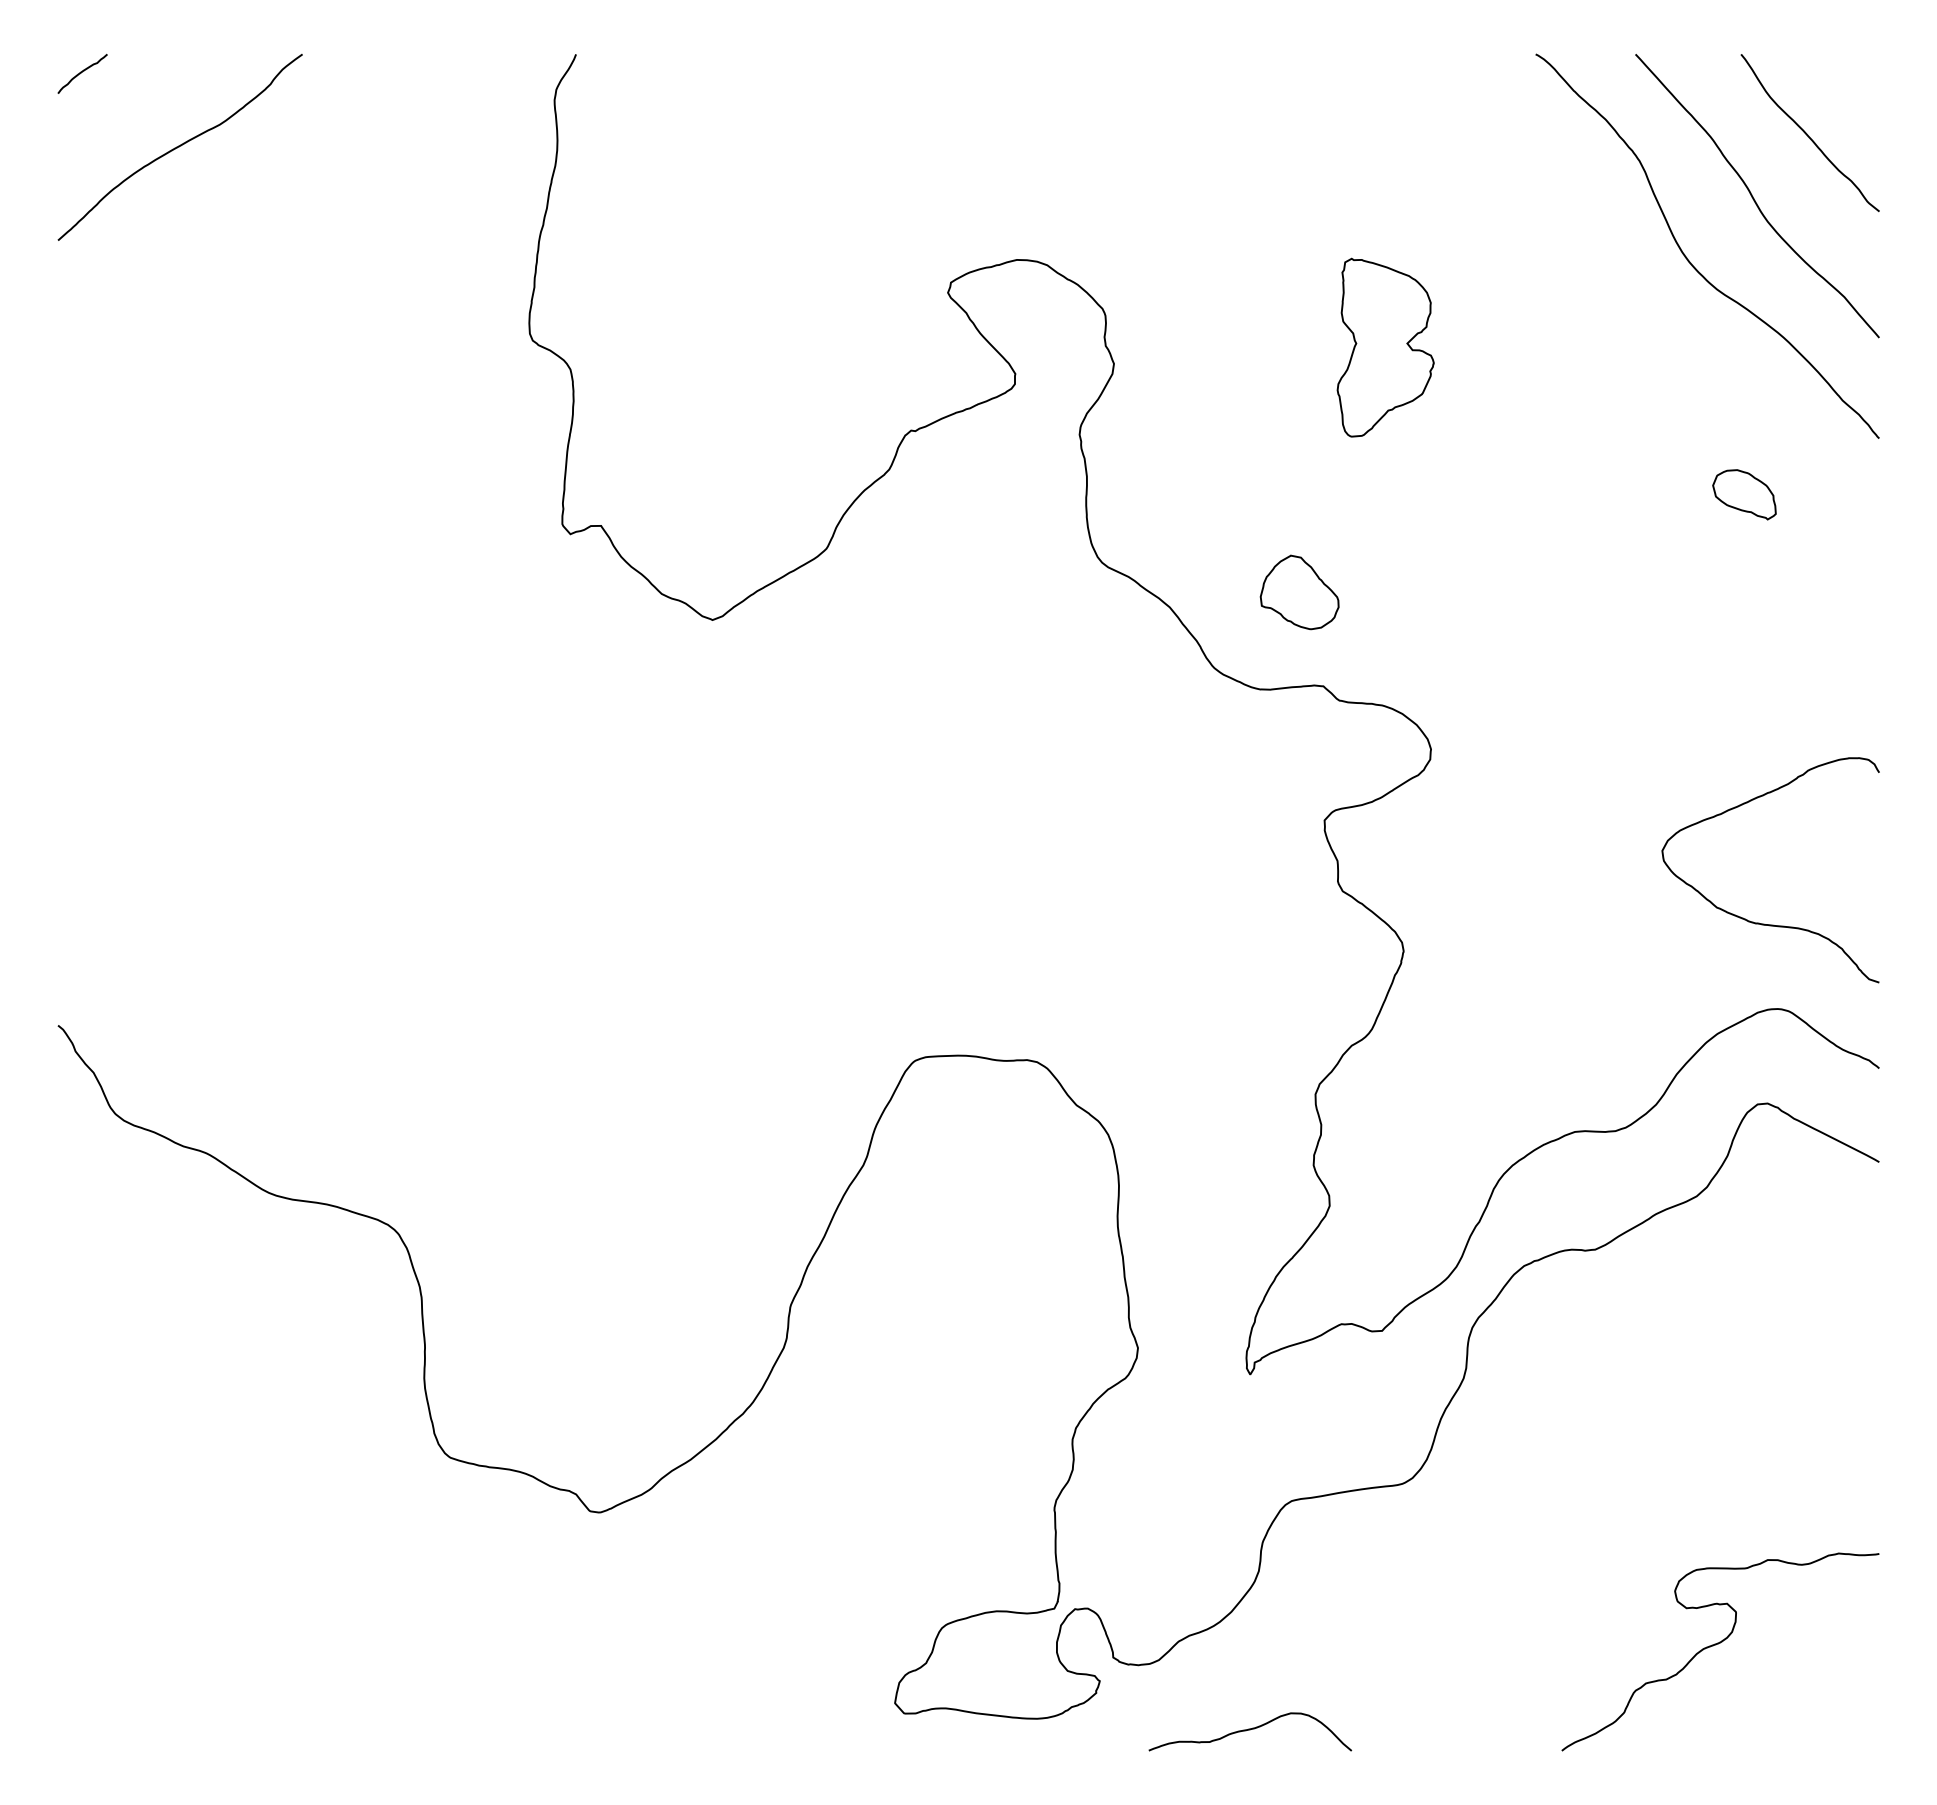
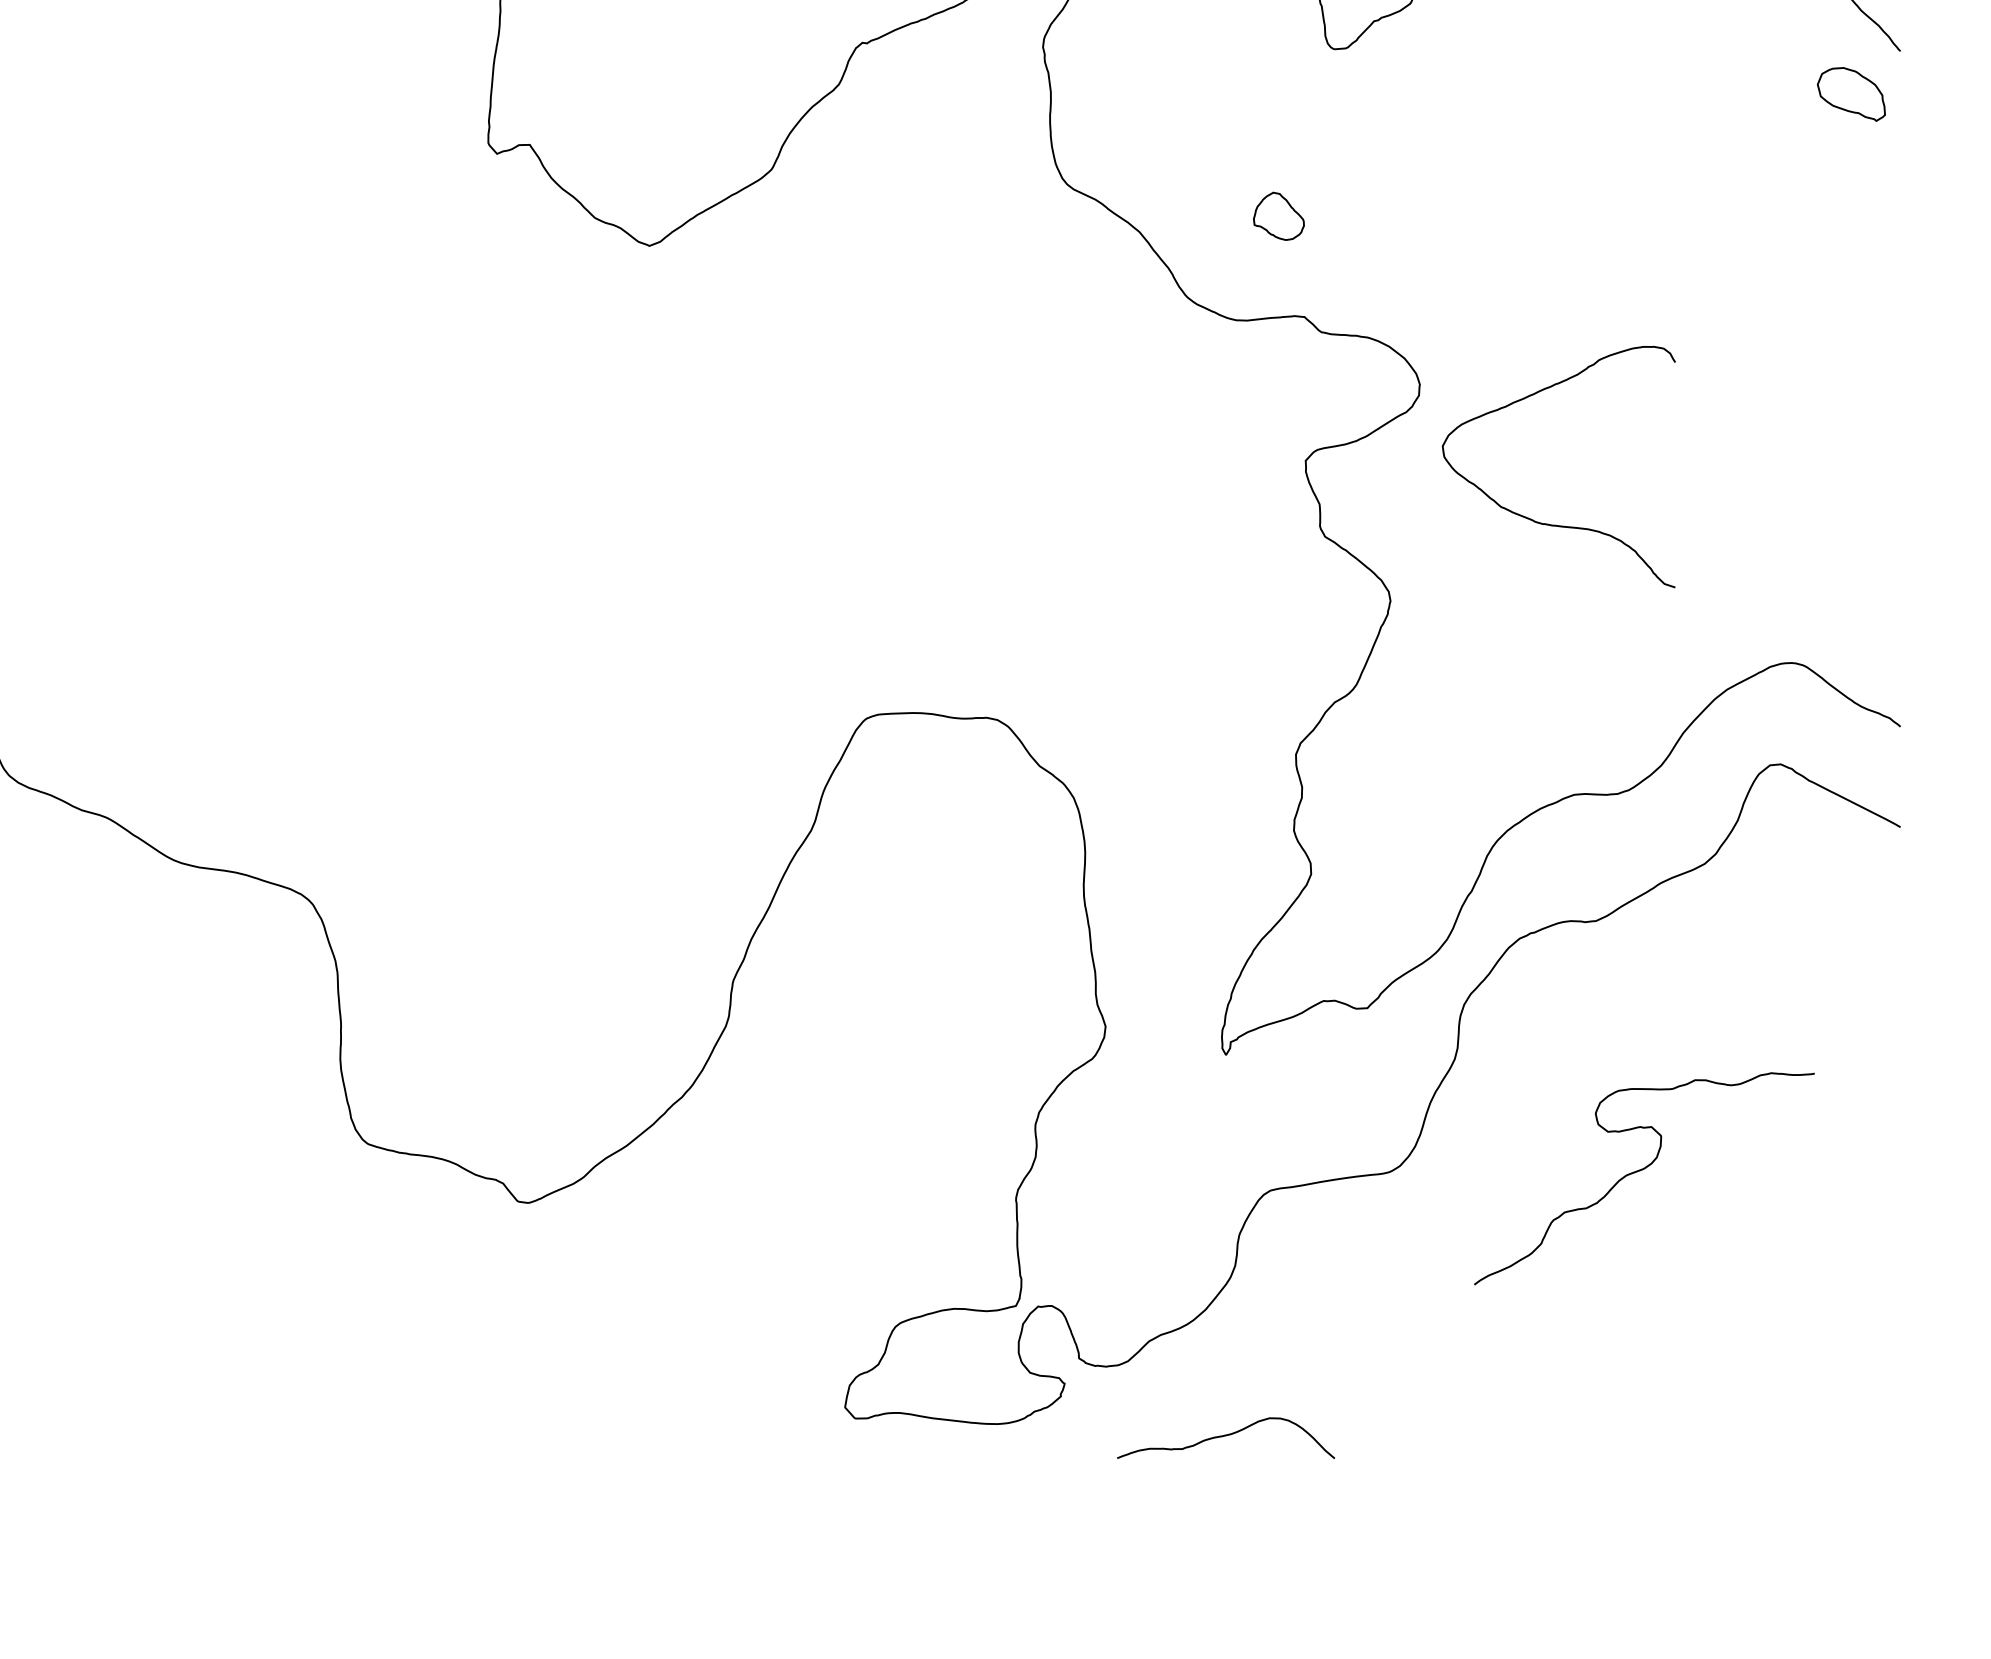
part: (1744, 494) -> (1851, 94), moved
part: (1299, 592) -> (1278, 216), size x0.6
curve: (1759, 922) -> (1546, 523), moved
curve: (1716, 1645) -> (1640, 1171), moved

